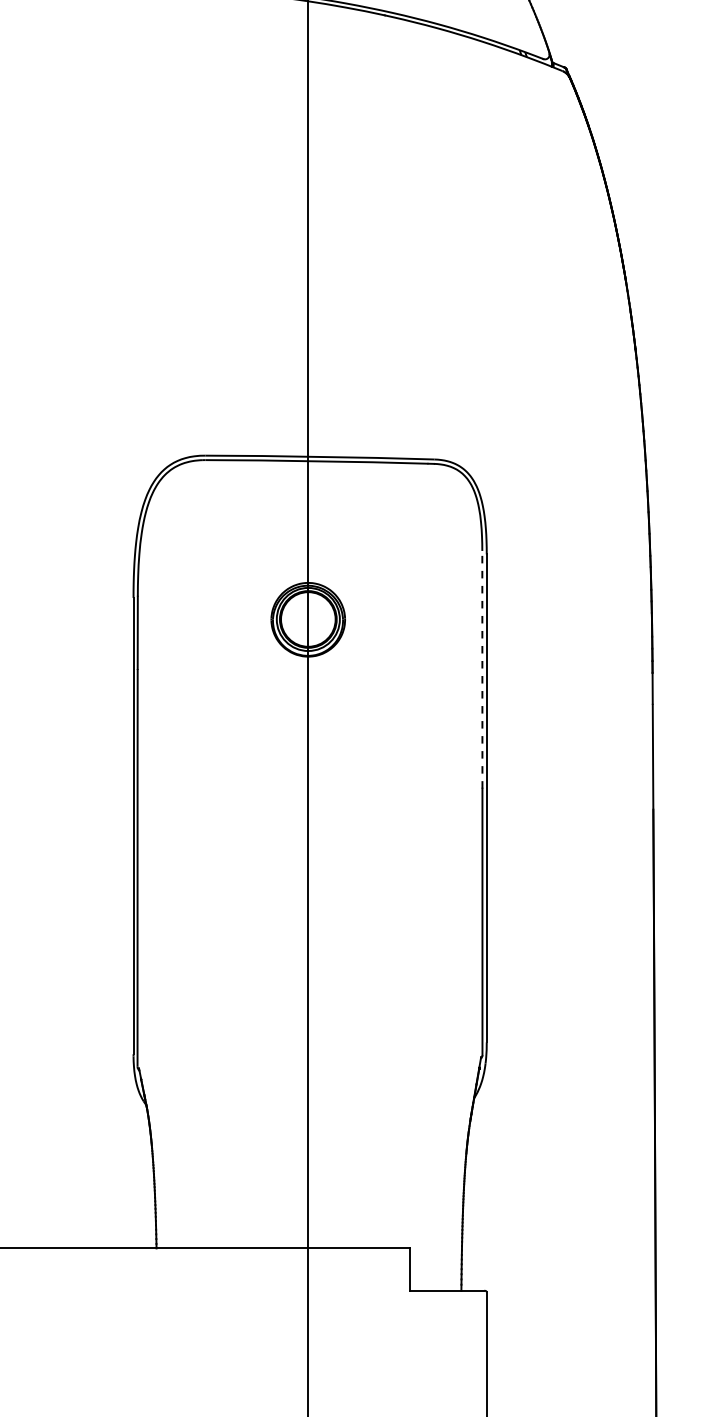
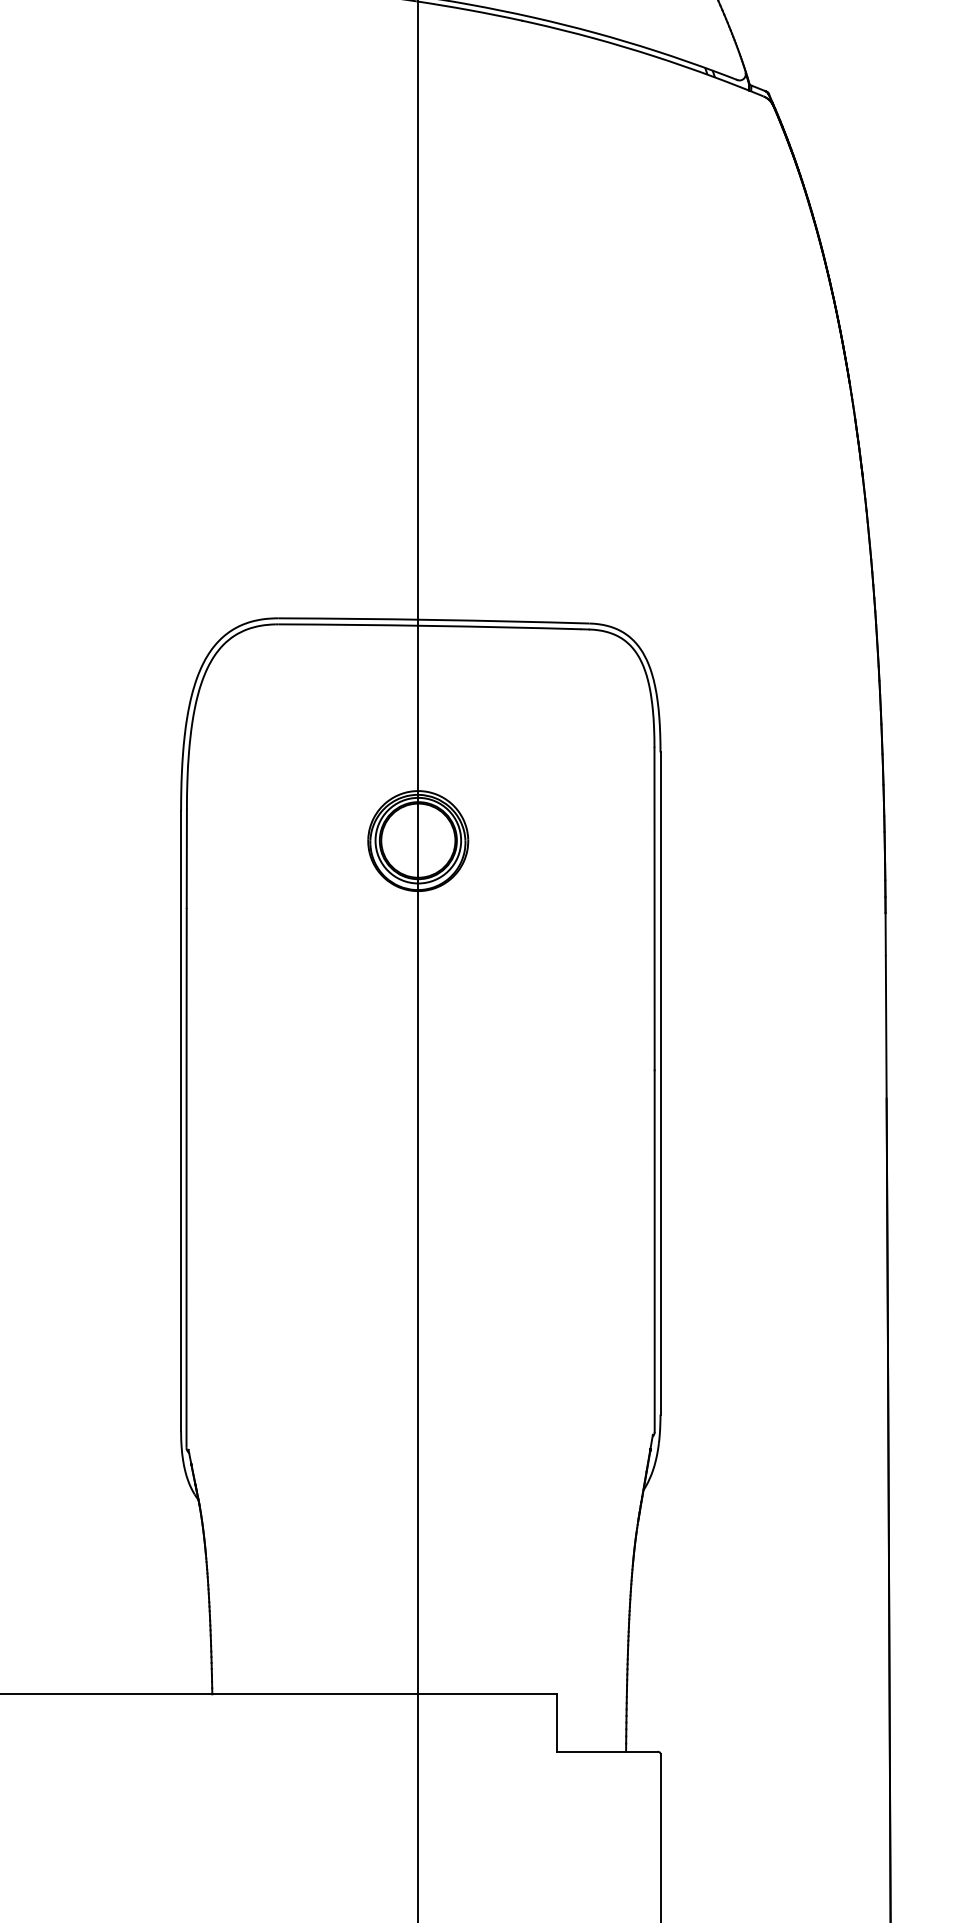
line: (482, 669) -> (654, 908), dashed -> solid

